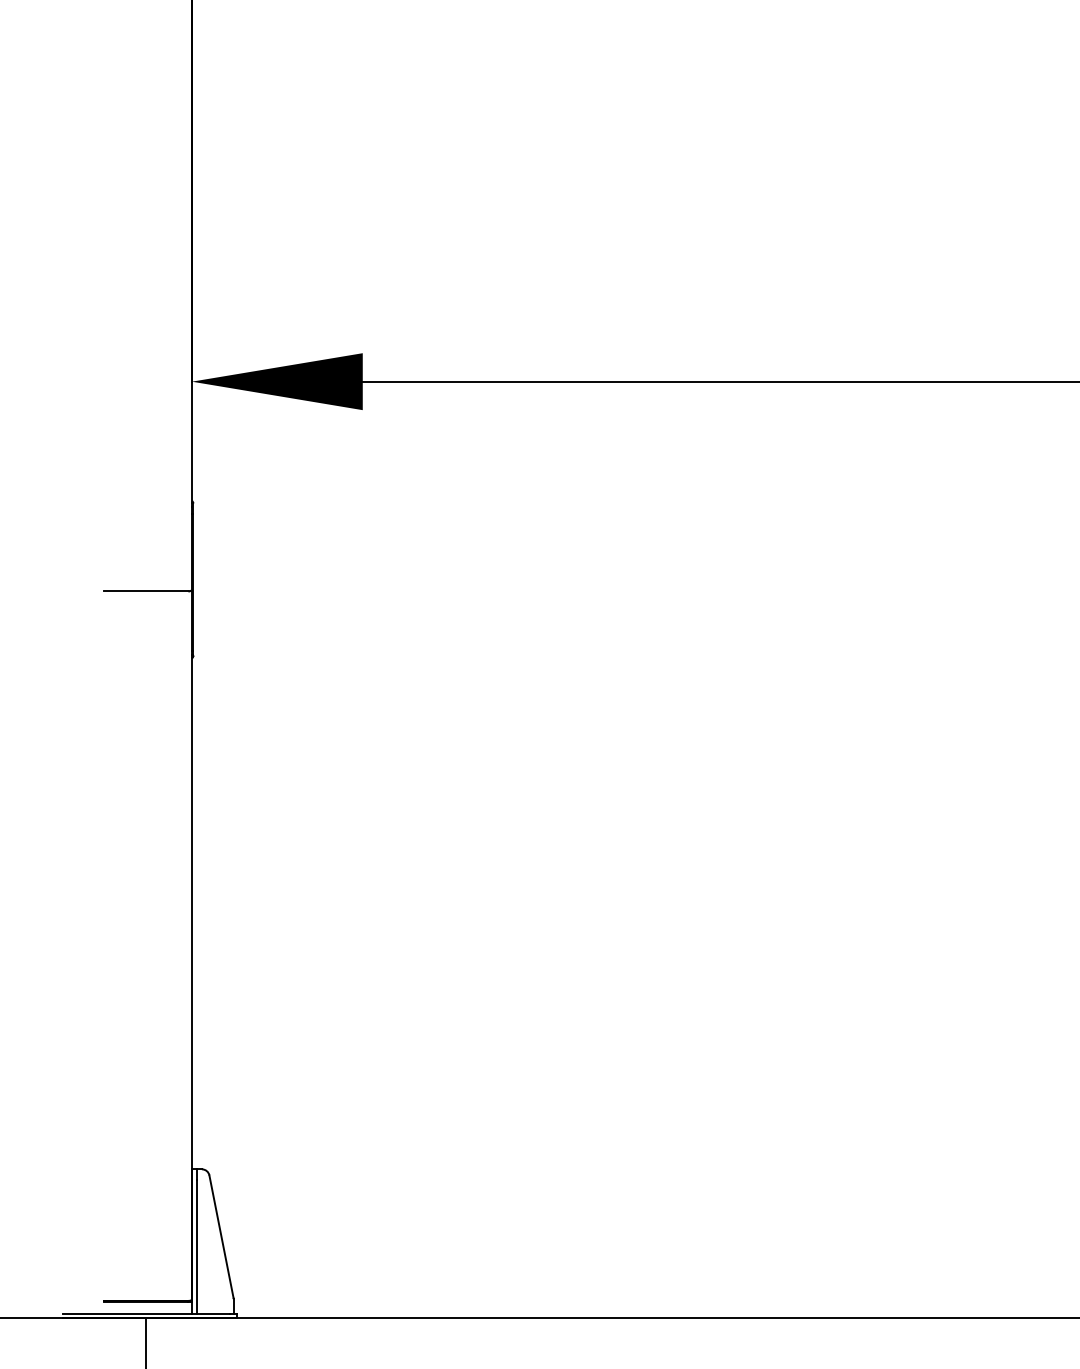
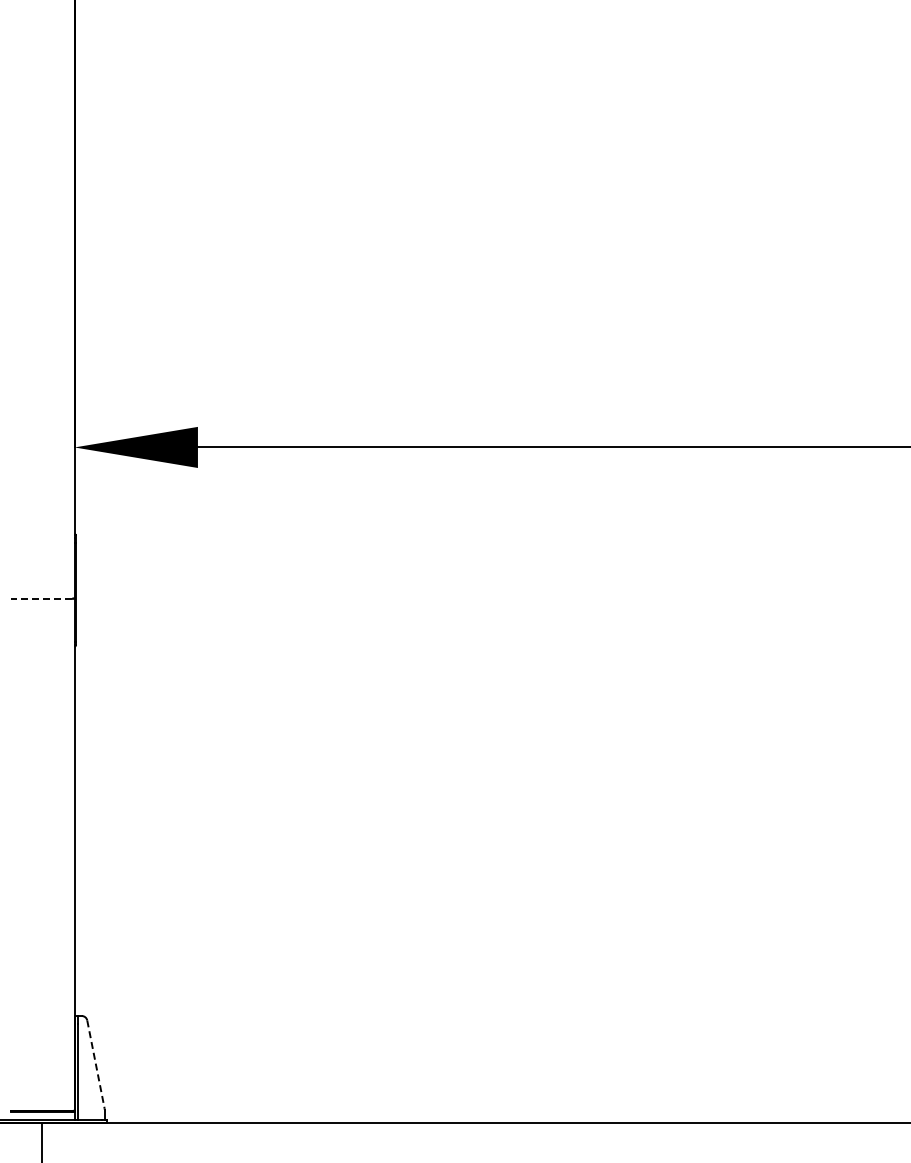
line: (146, 590) -> (41, 598), solid -> dashed
line: (220, 1236) -> (95, 1064), solid -> dashed

